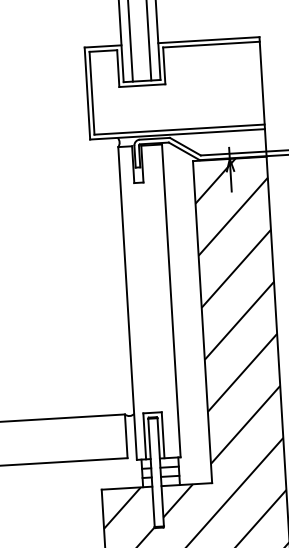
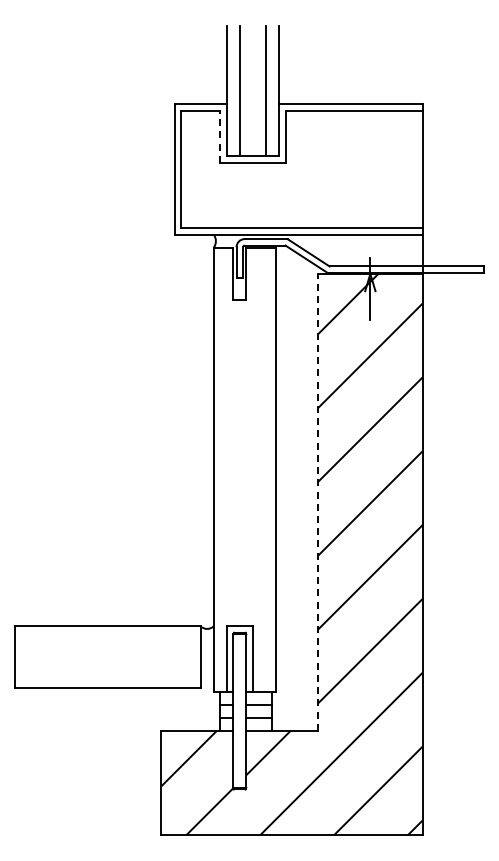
line: (118, 68) -> (220, 136), solid -> dashed
line: (202, 321) -> (318, 501), solid -> dashed

